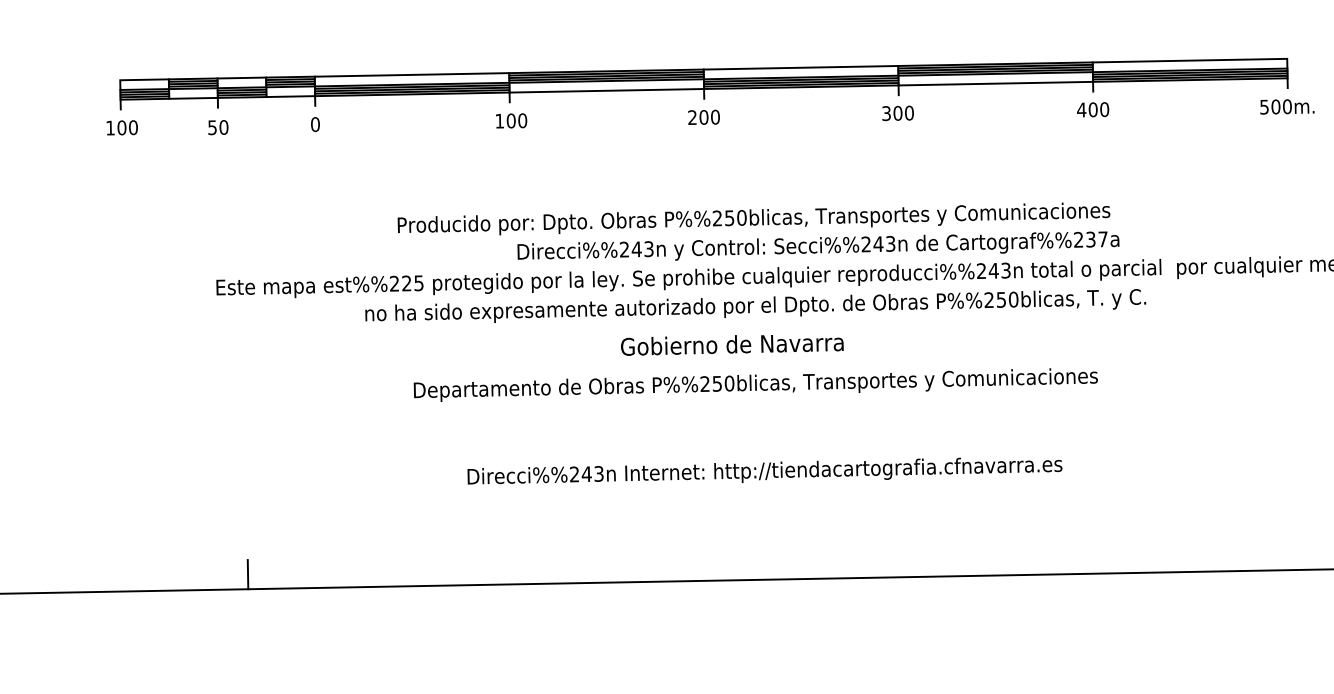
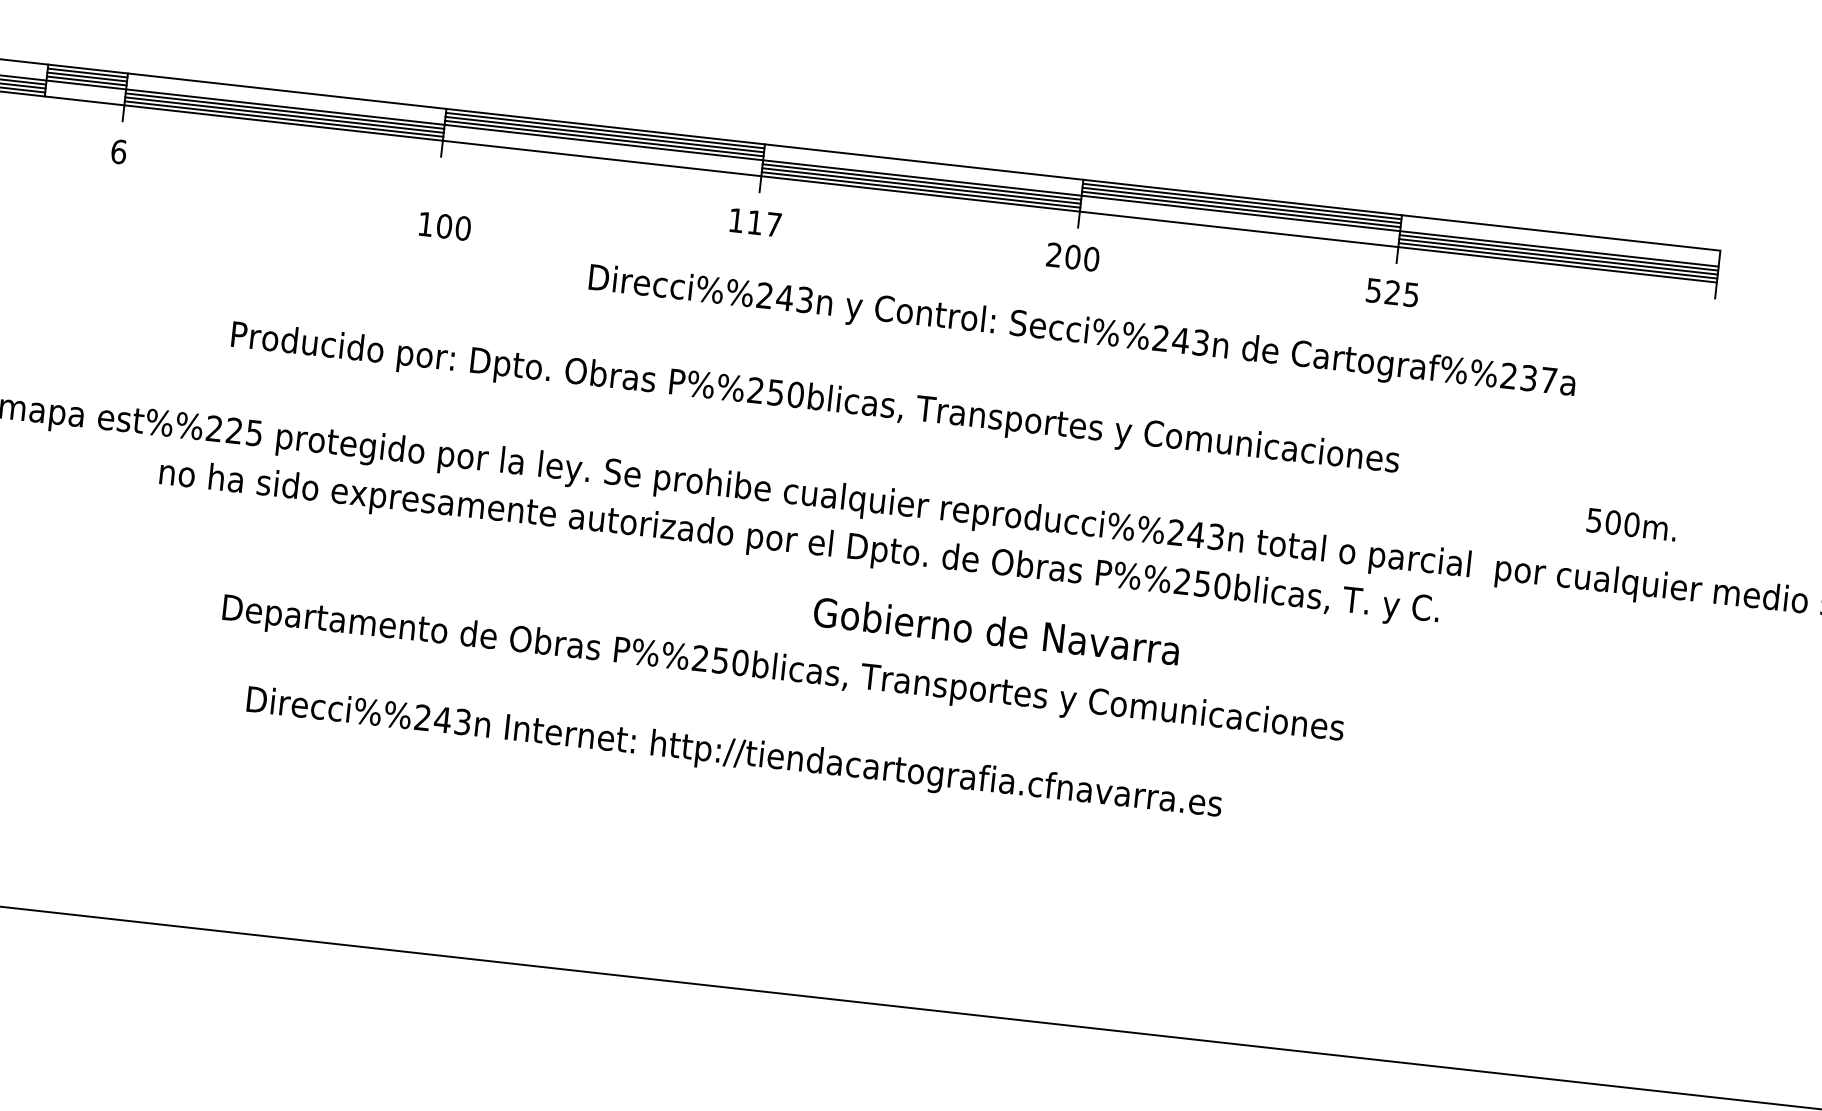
text: (1287, 106) -> (1632, 524), moved
text: (1093, 109) -> (1393, 292), 400 -> 525
text: (886, 113) -> (1054, 254), 300 -> 200
text: (703, 116) -> (754, 220), 200 -> 117
text: (511, 120) -> (445, 225), moved
text: (315, 124) -> (119, 151), 0 -> 6
text: (818, 245) -> (1082, 330), moved
text: (732, 345) -> (996, 632), moved
text: (764, 470) -> (733, 751), moved

